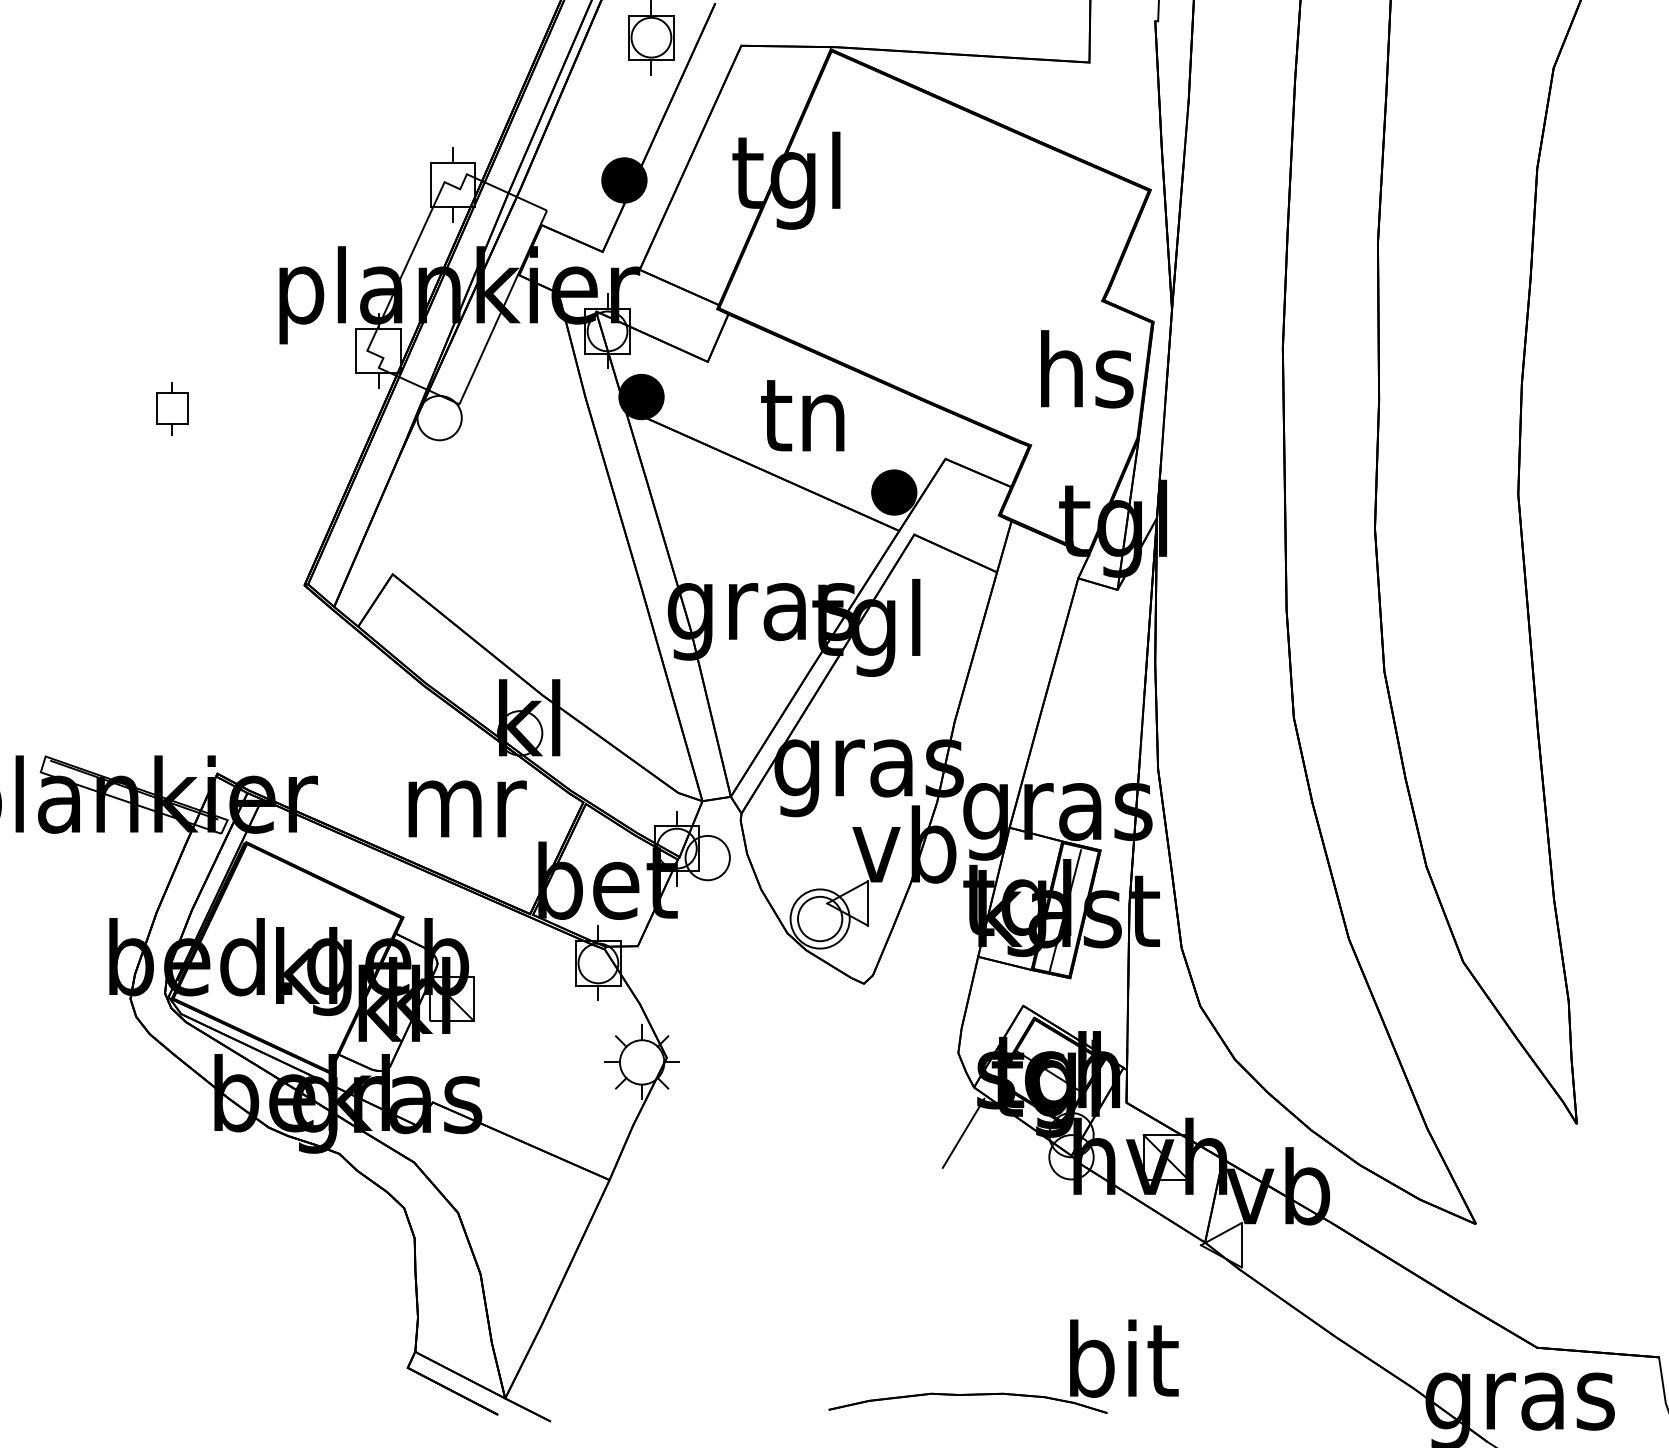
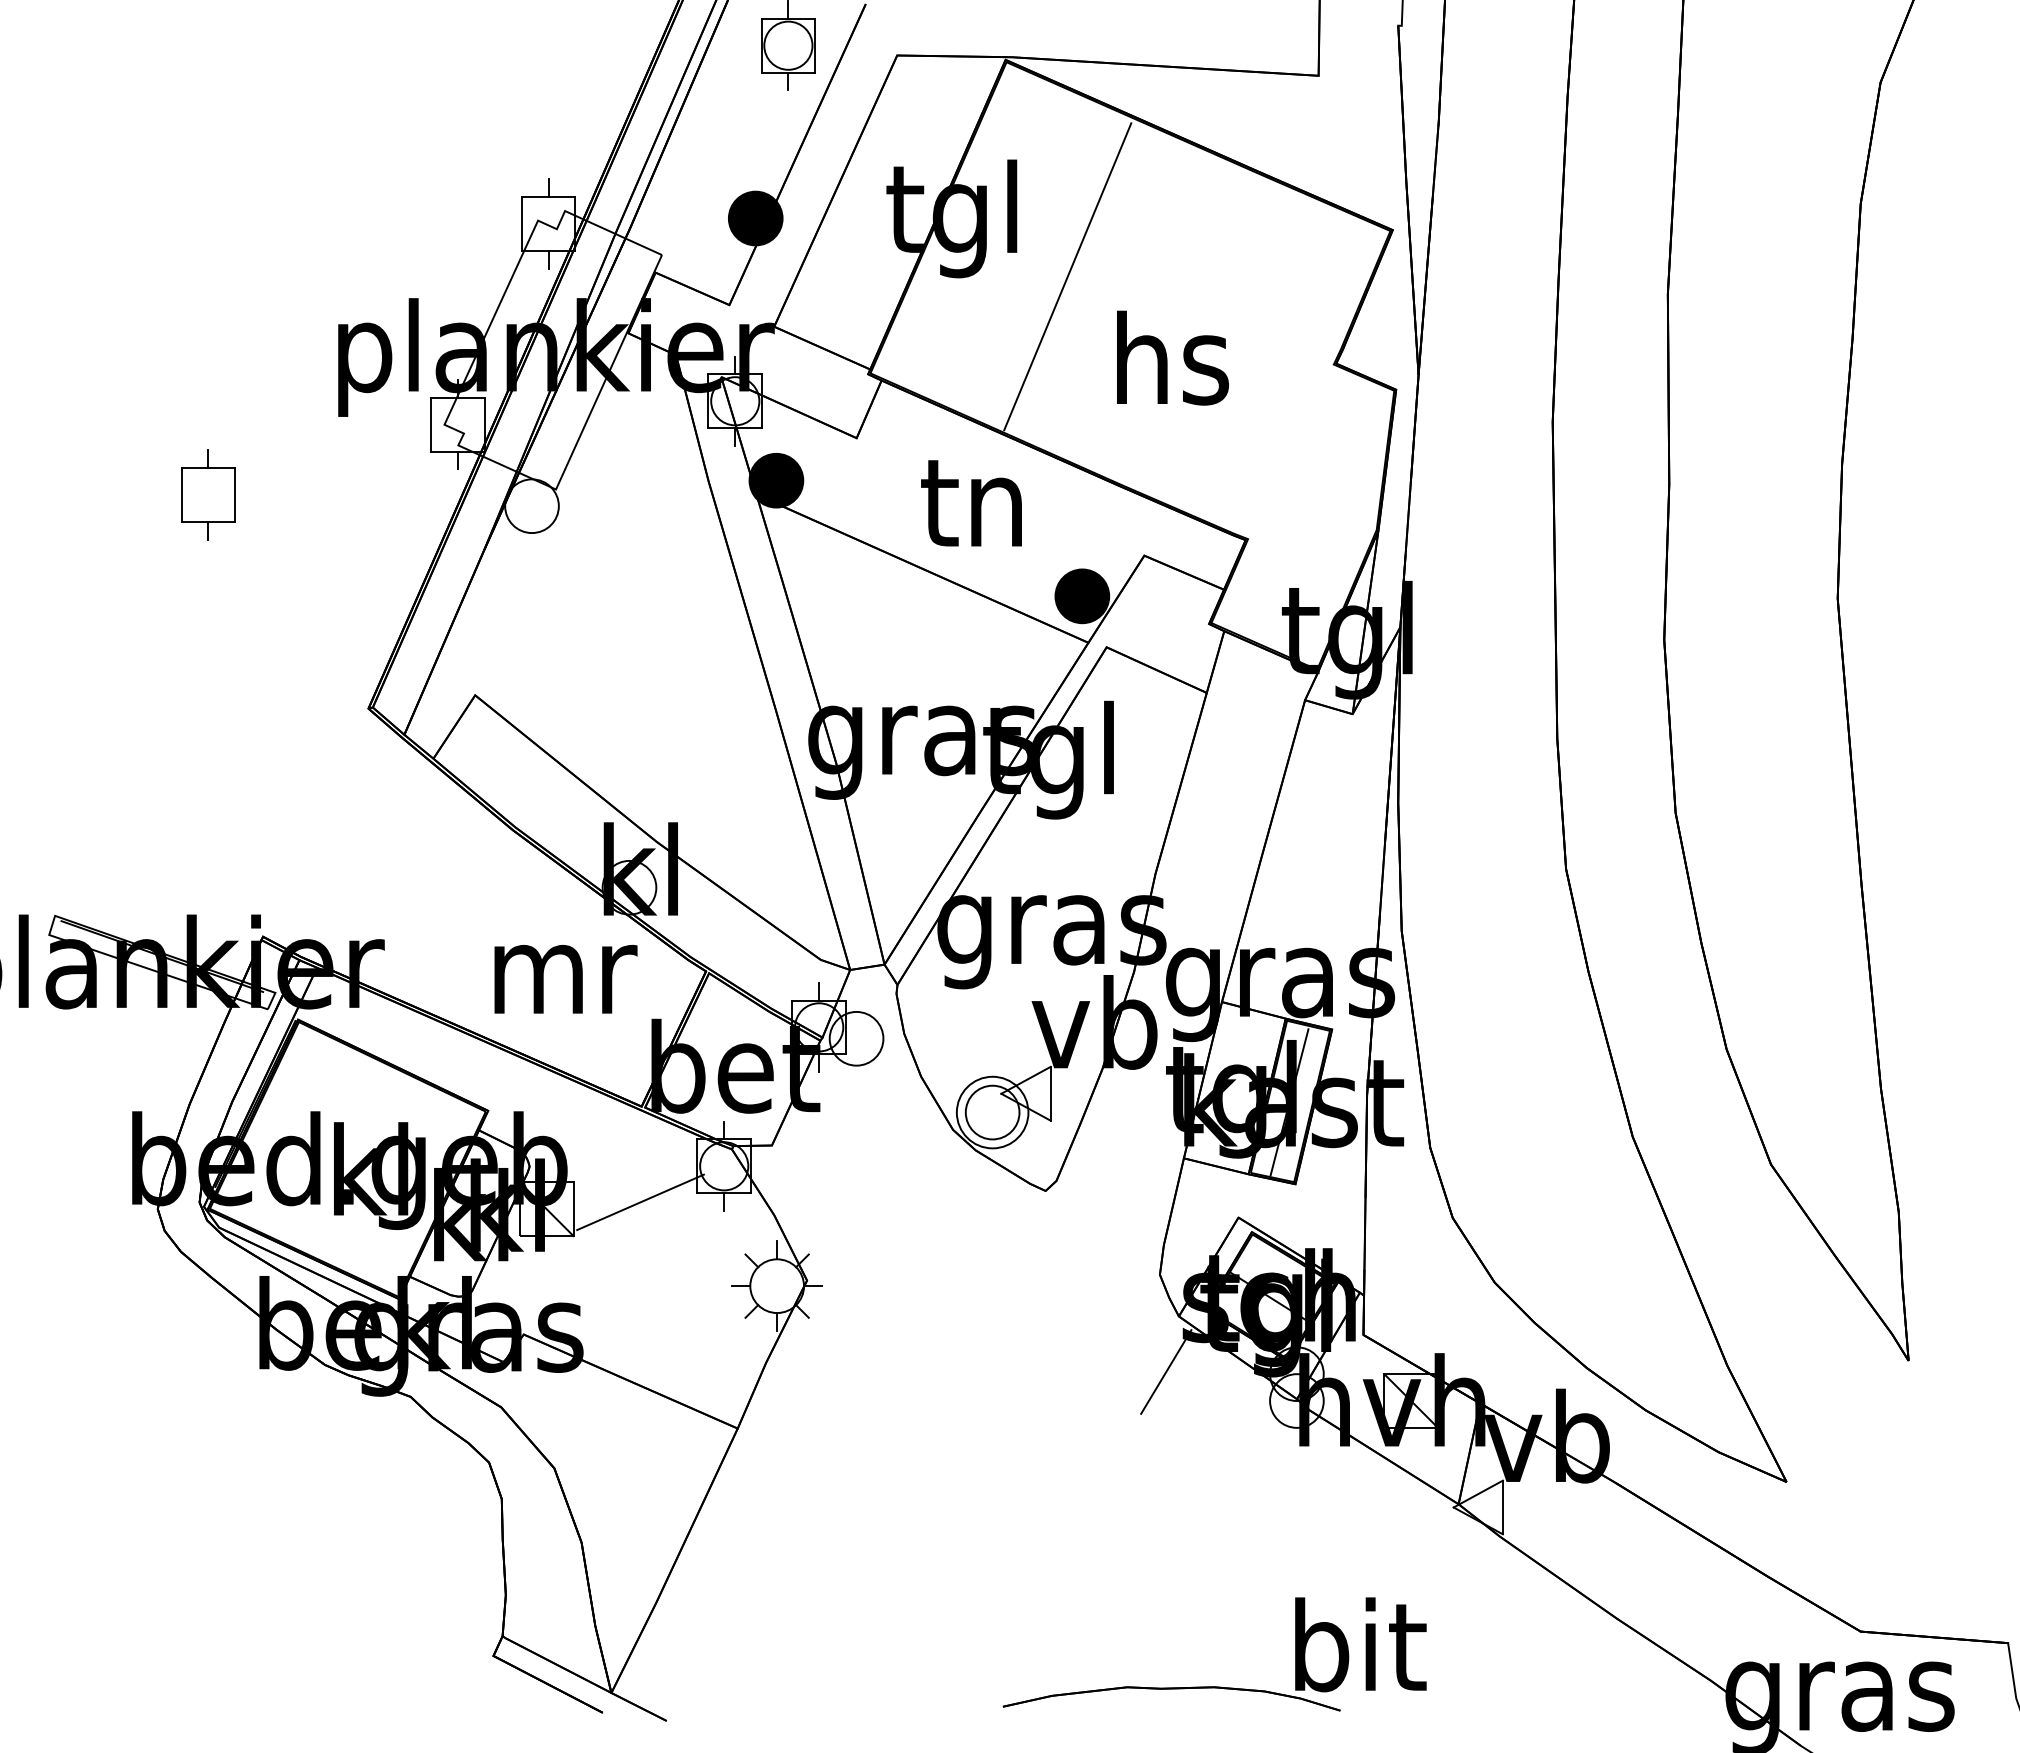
line: (882, 228) -> (1067, 276), added
text: (1086, 368) -> (1172, 357), moved
part: (172, 408) -> (208, 494), size x1.43
line: (529, 993) -> (640, 1202), added

